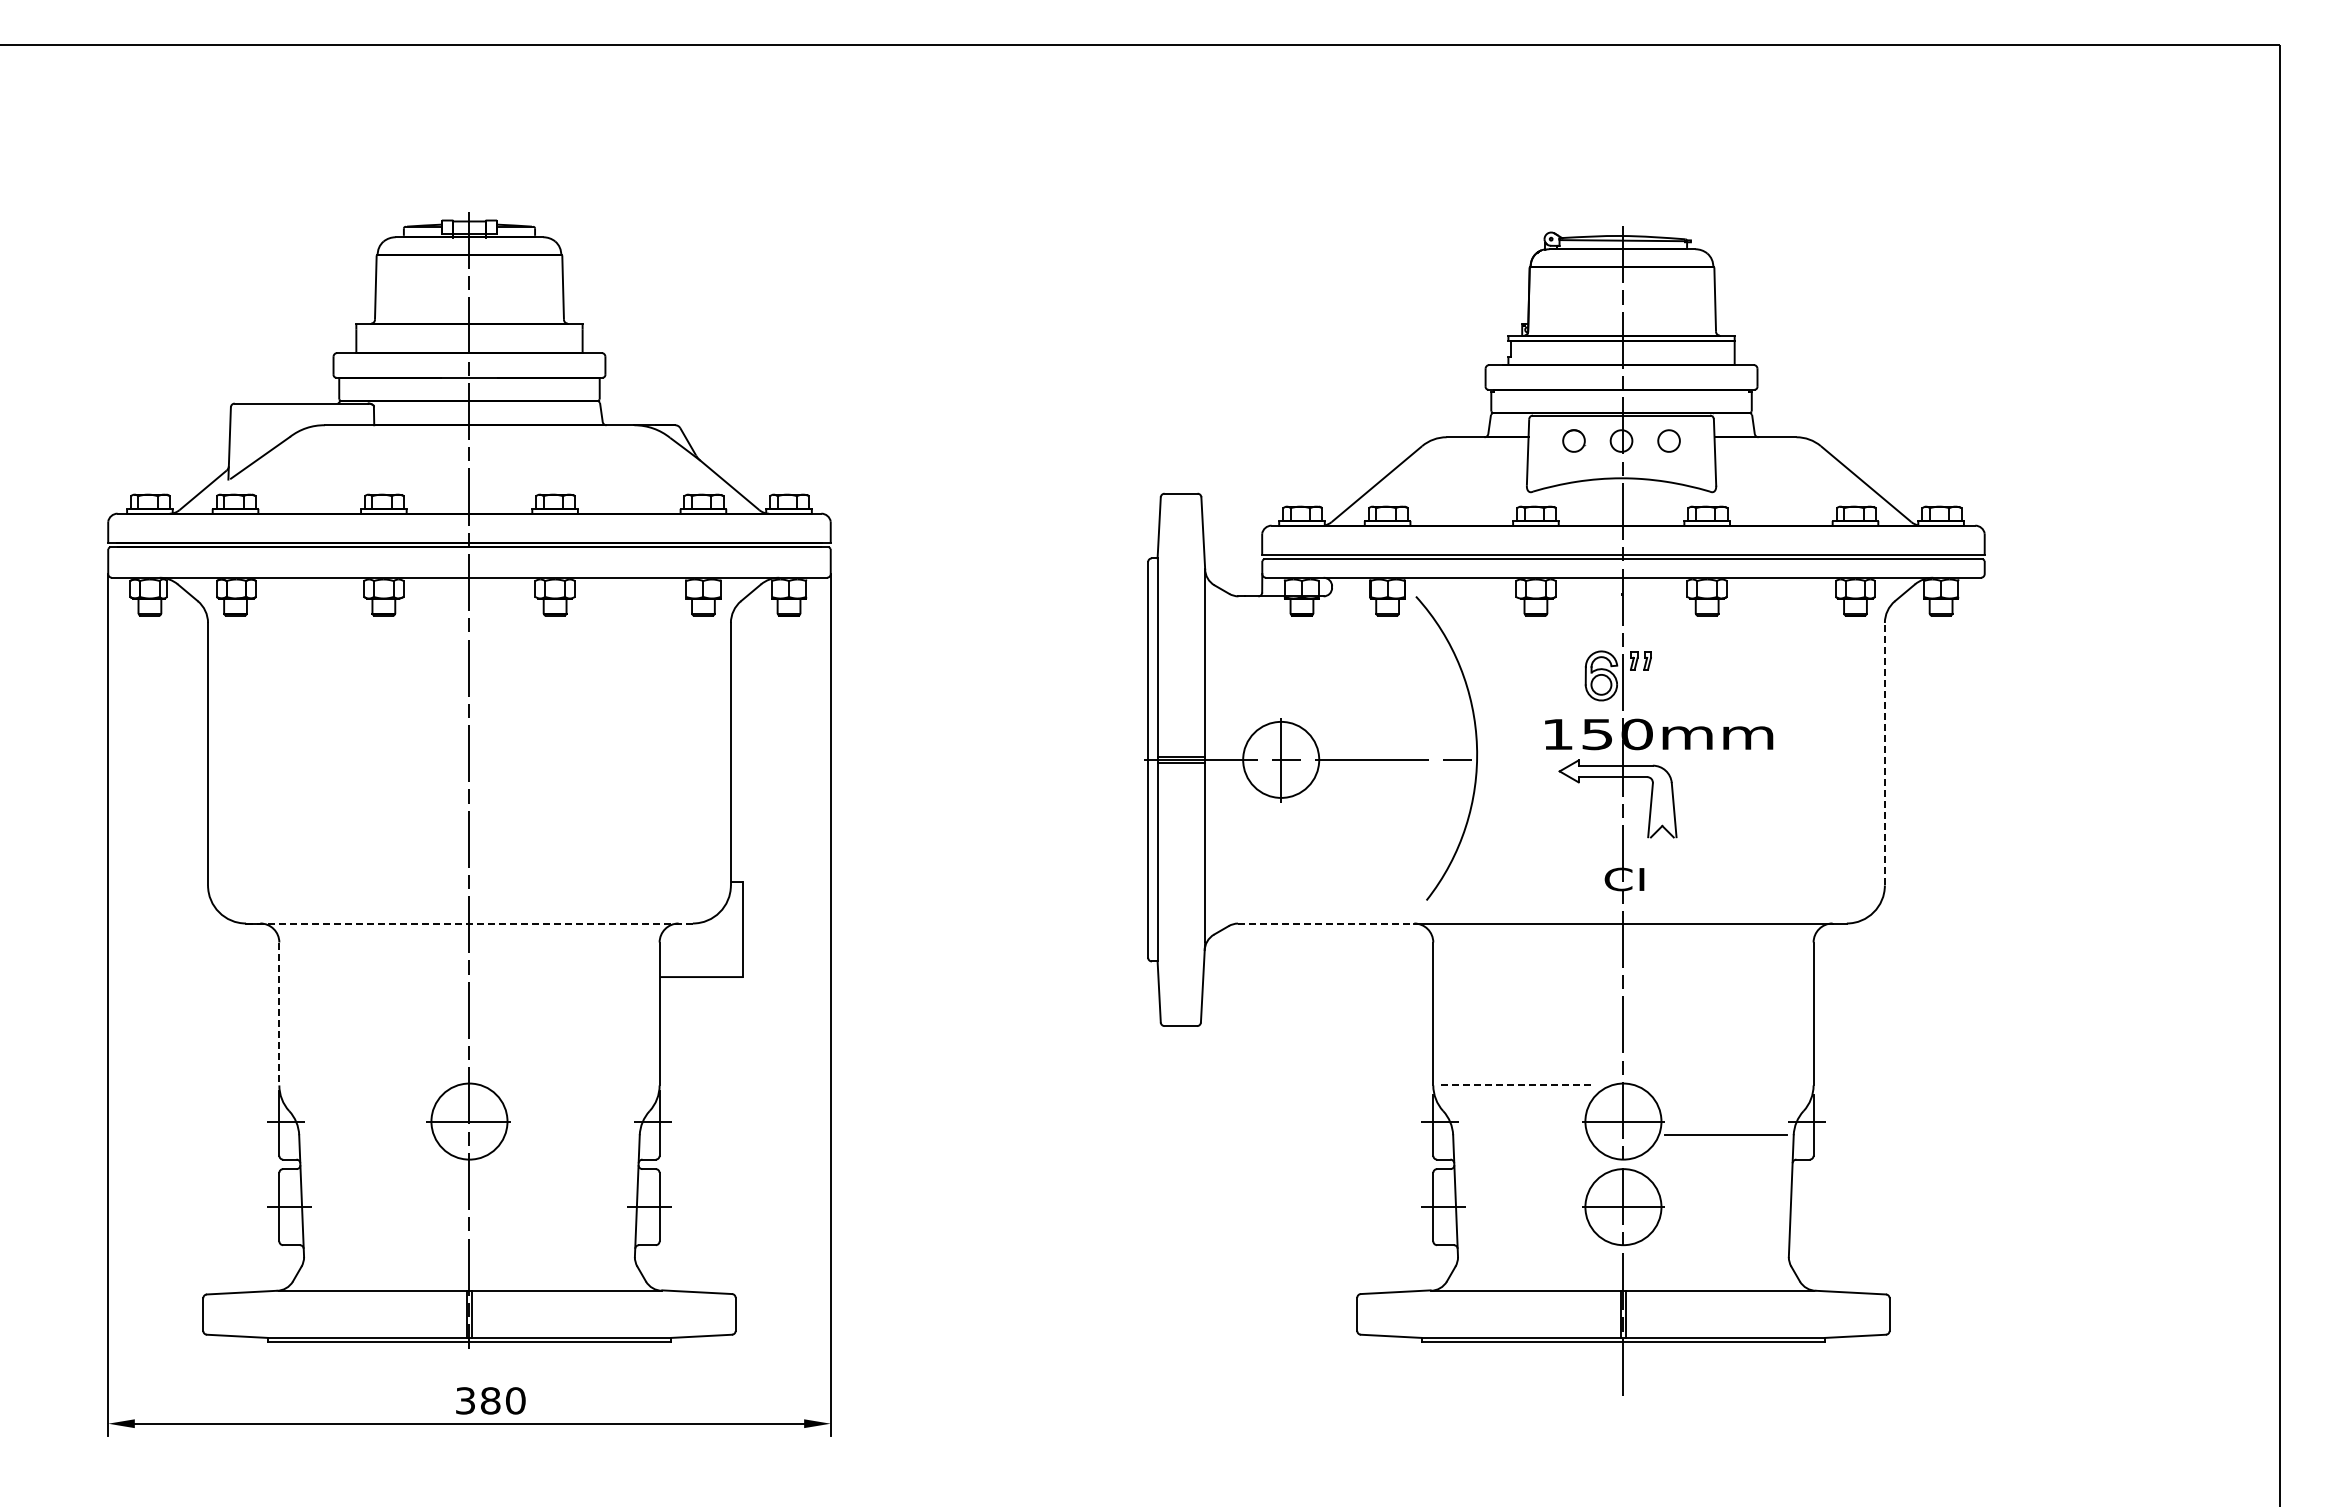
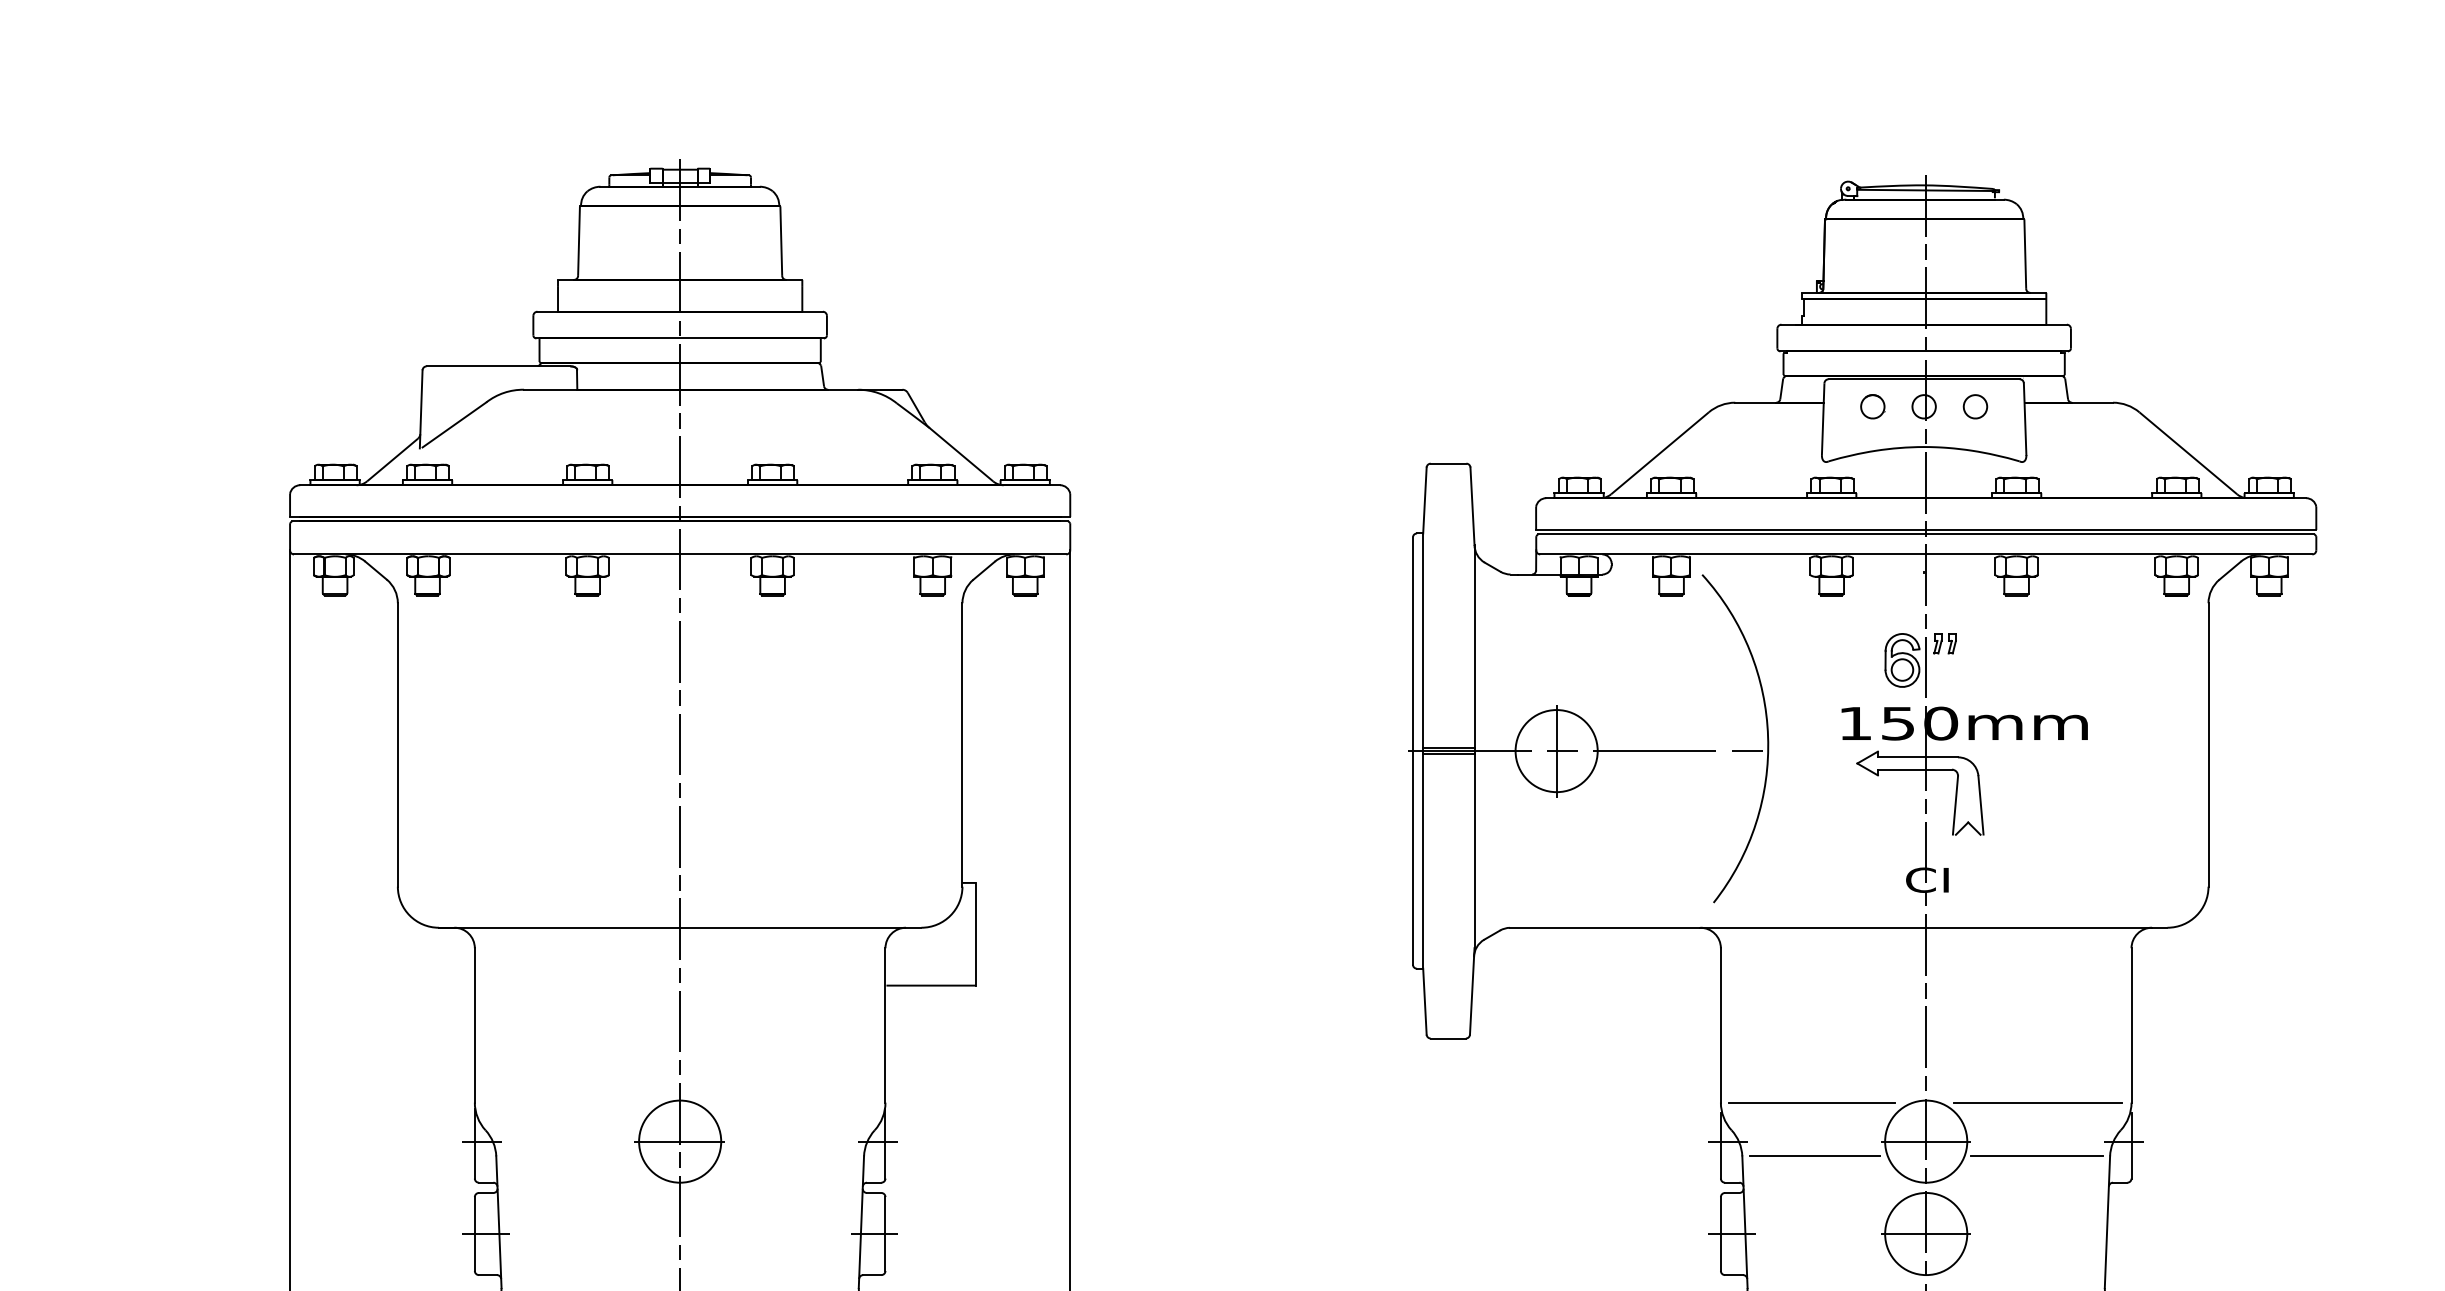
line: (1884, 753) -> (2208, 744), dashed -> solid
line: (469, 923) -> (680, 927), dashed -> solid
line: (1326, 923) -> (1605, 927), dashed -> solid
line: (279, 1014) -> (475, 1026), dashed -> solid
line: (1517, 1085) -> (1811, 1102), dashed -> solid
line: (1726, 1085) -> (2037, 1102), added
line: (1520, 1135) -> (1815, 1156), added

